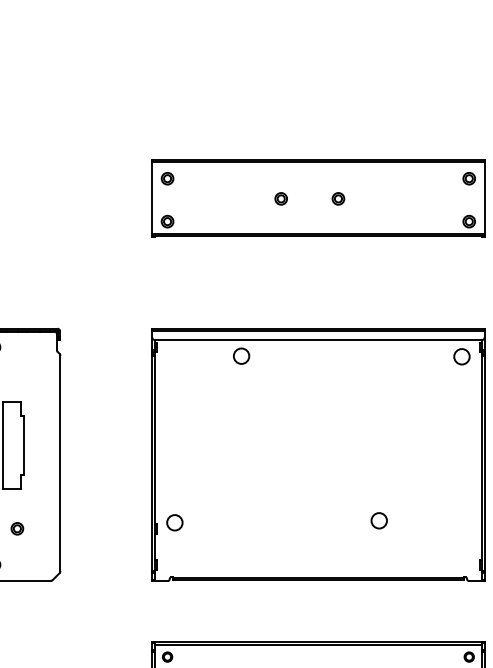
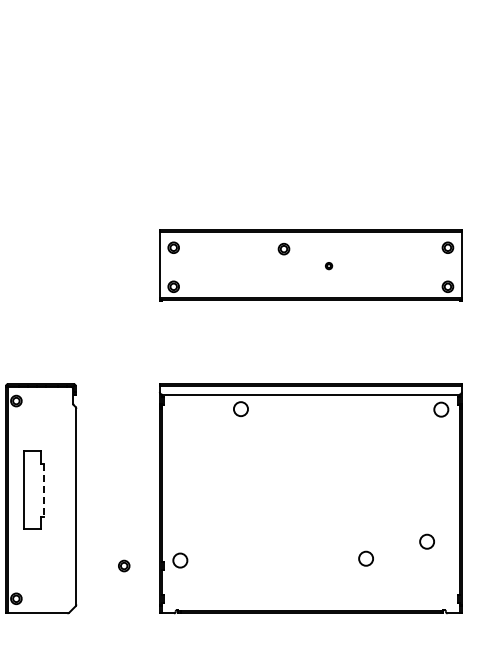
part: (337, 198) -> (328, 265), size x0.6
part: (280, 199) -> (283, 249), moved
line: (24, 445) -> (43, 490), solid -> dashed
circle: (445, 501) -> (426, 541), added
part: (17, 528) -> (124, 565), moved

